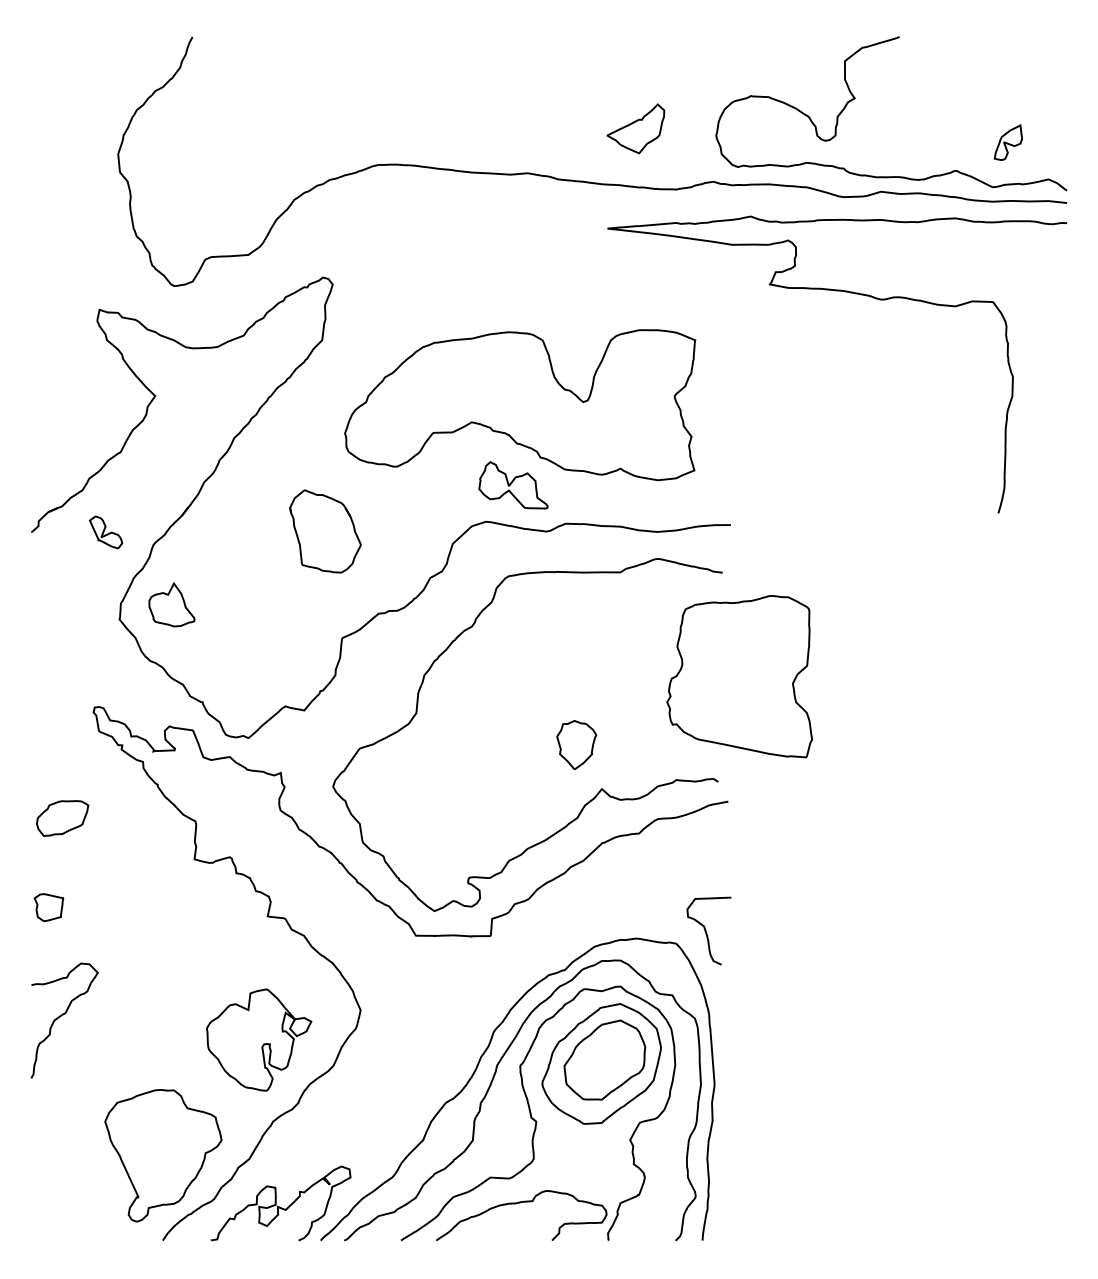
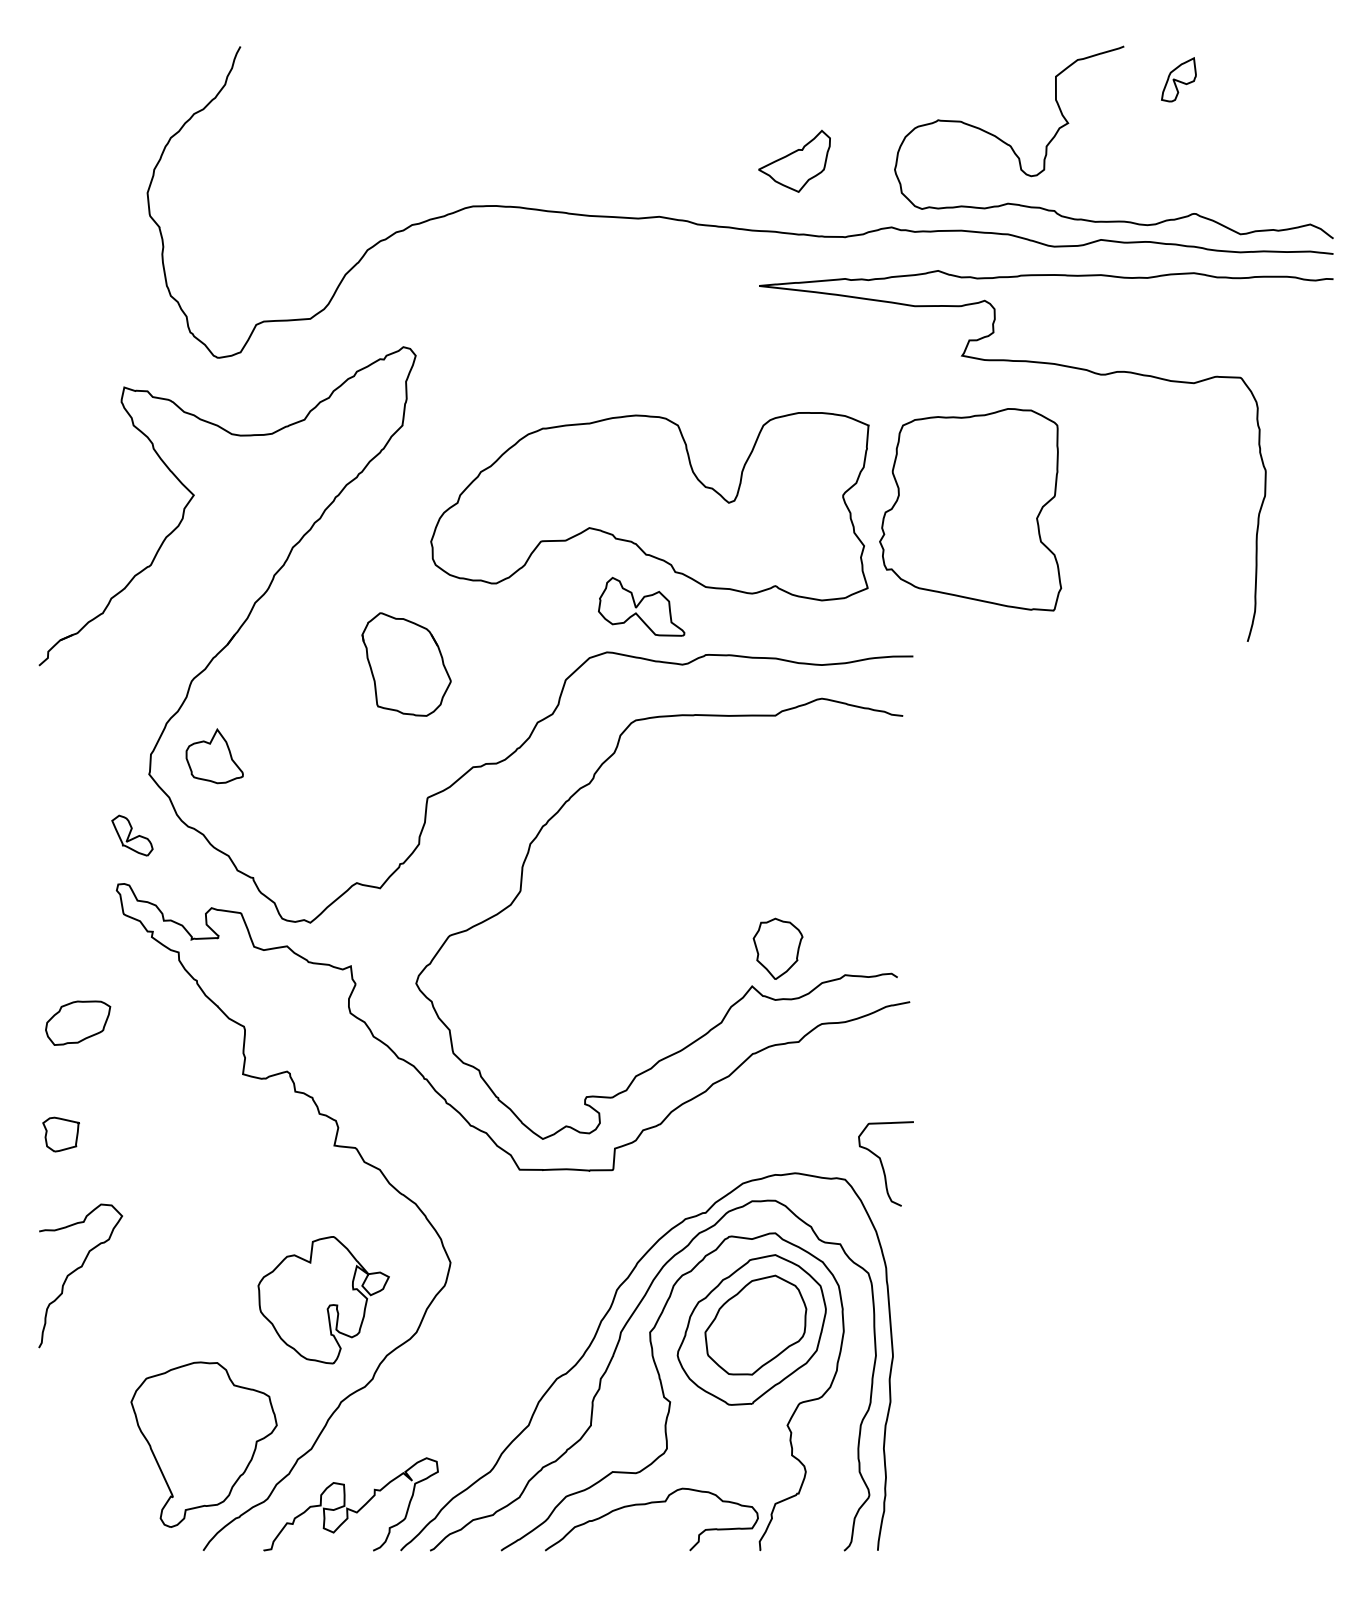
part: (1007, 142) -> (1177, 79), moved
part: (106, 532) -> (132, 835), moved
part: (739, 676) -> (970, 509), moved
part: (576, 744) -> (777, 948), moved

